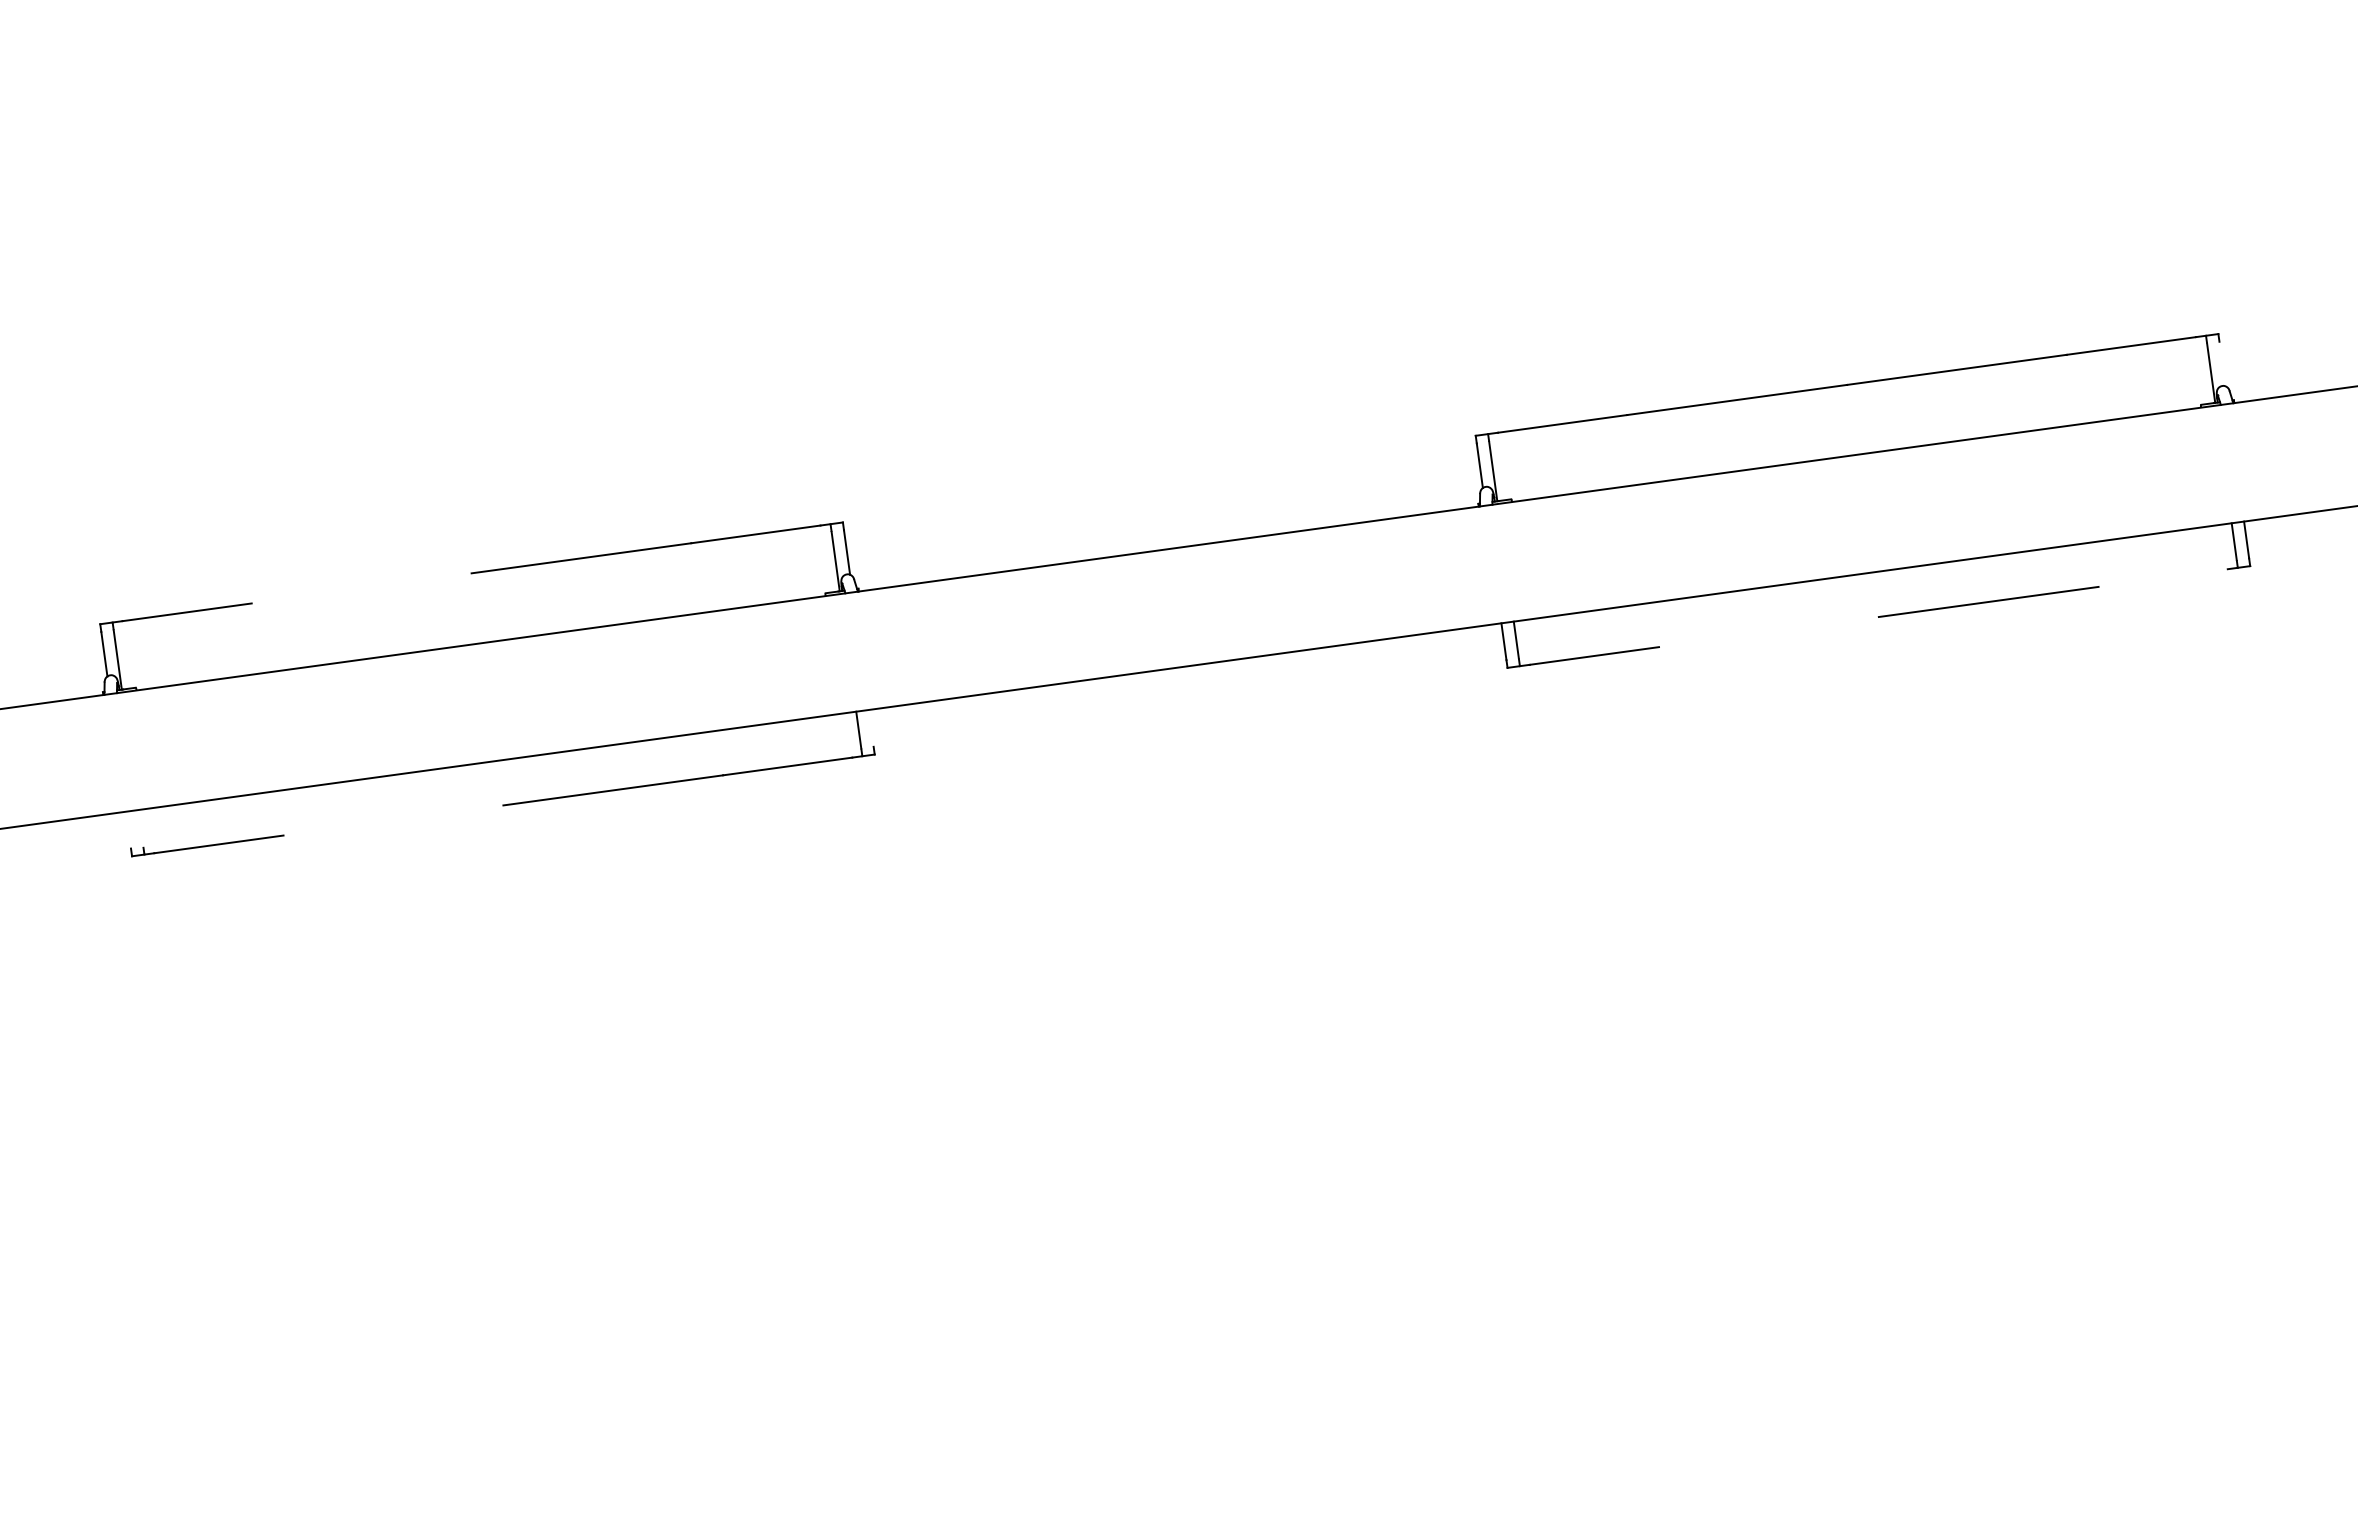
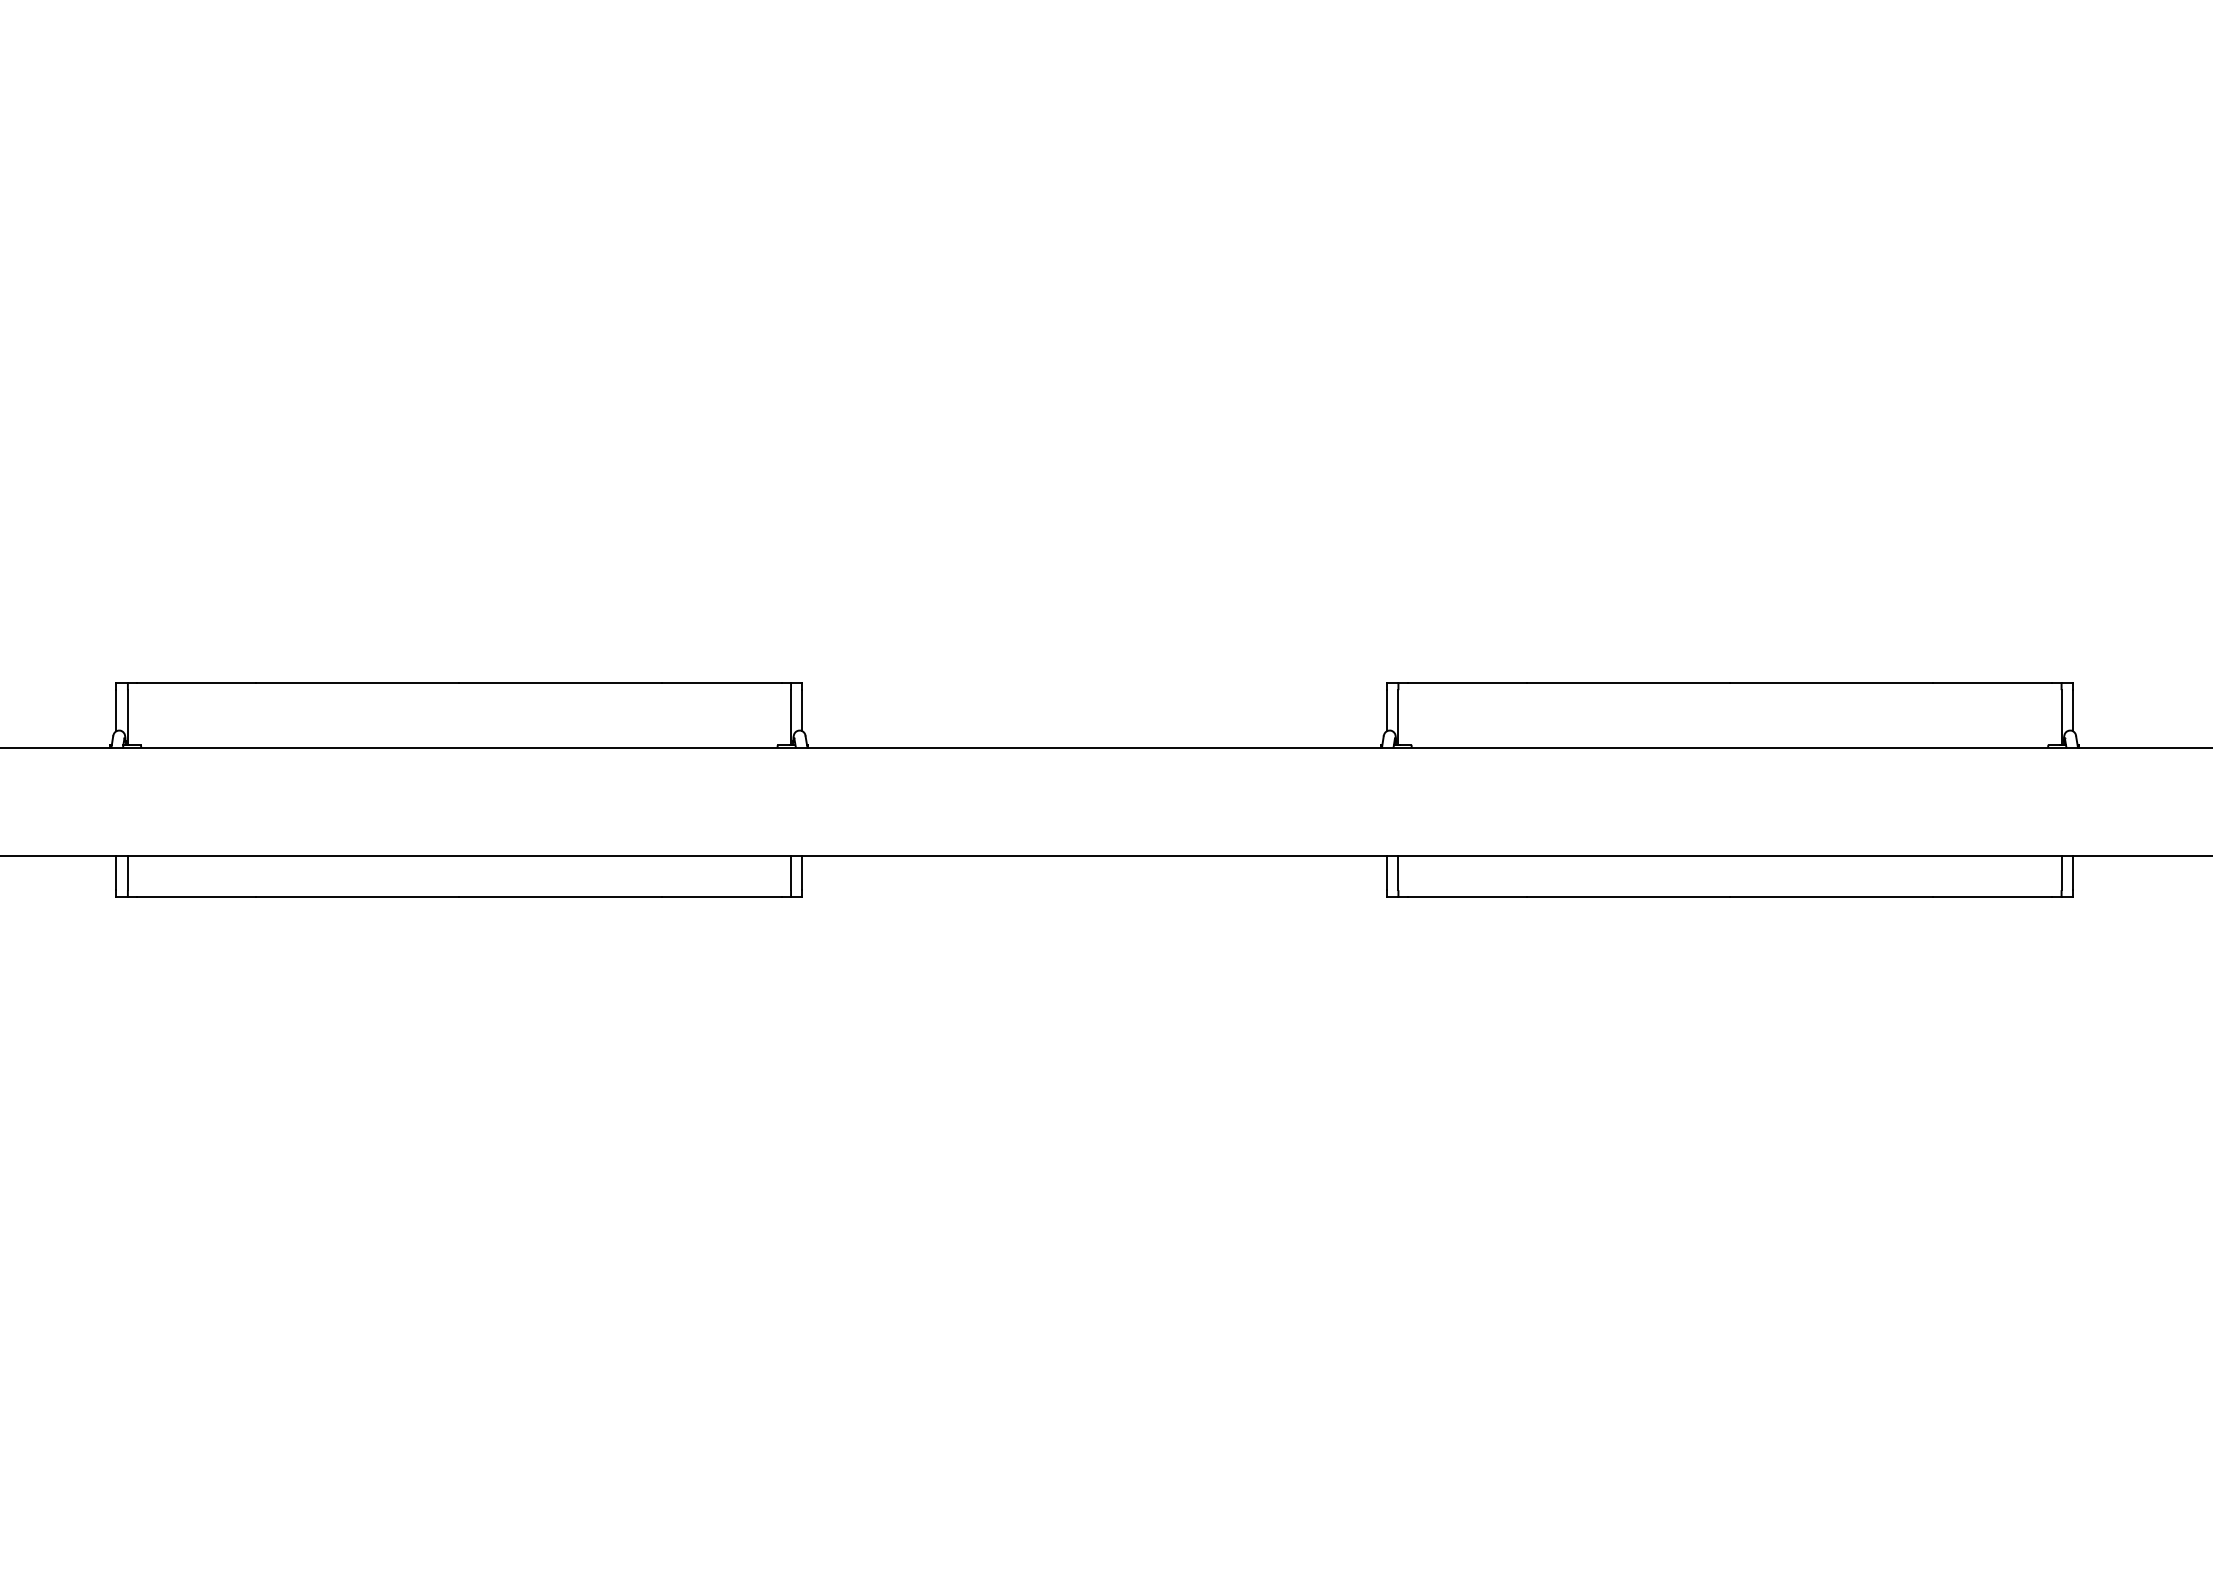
line: (2223, 363) -> (2073, 710), added
line: (2163, 578) -> (1992, 897), added
line: (361, 589) -> (357, 683), added
line: (1768, 632) -> (1628, 897), added
line: (871, 728) -> (802, 873), added
line: (393, 820) -> (357, 897), added
line: (140, 828) -> (127, 873), added
line: (128, 830) -> (116, 873), added

